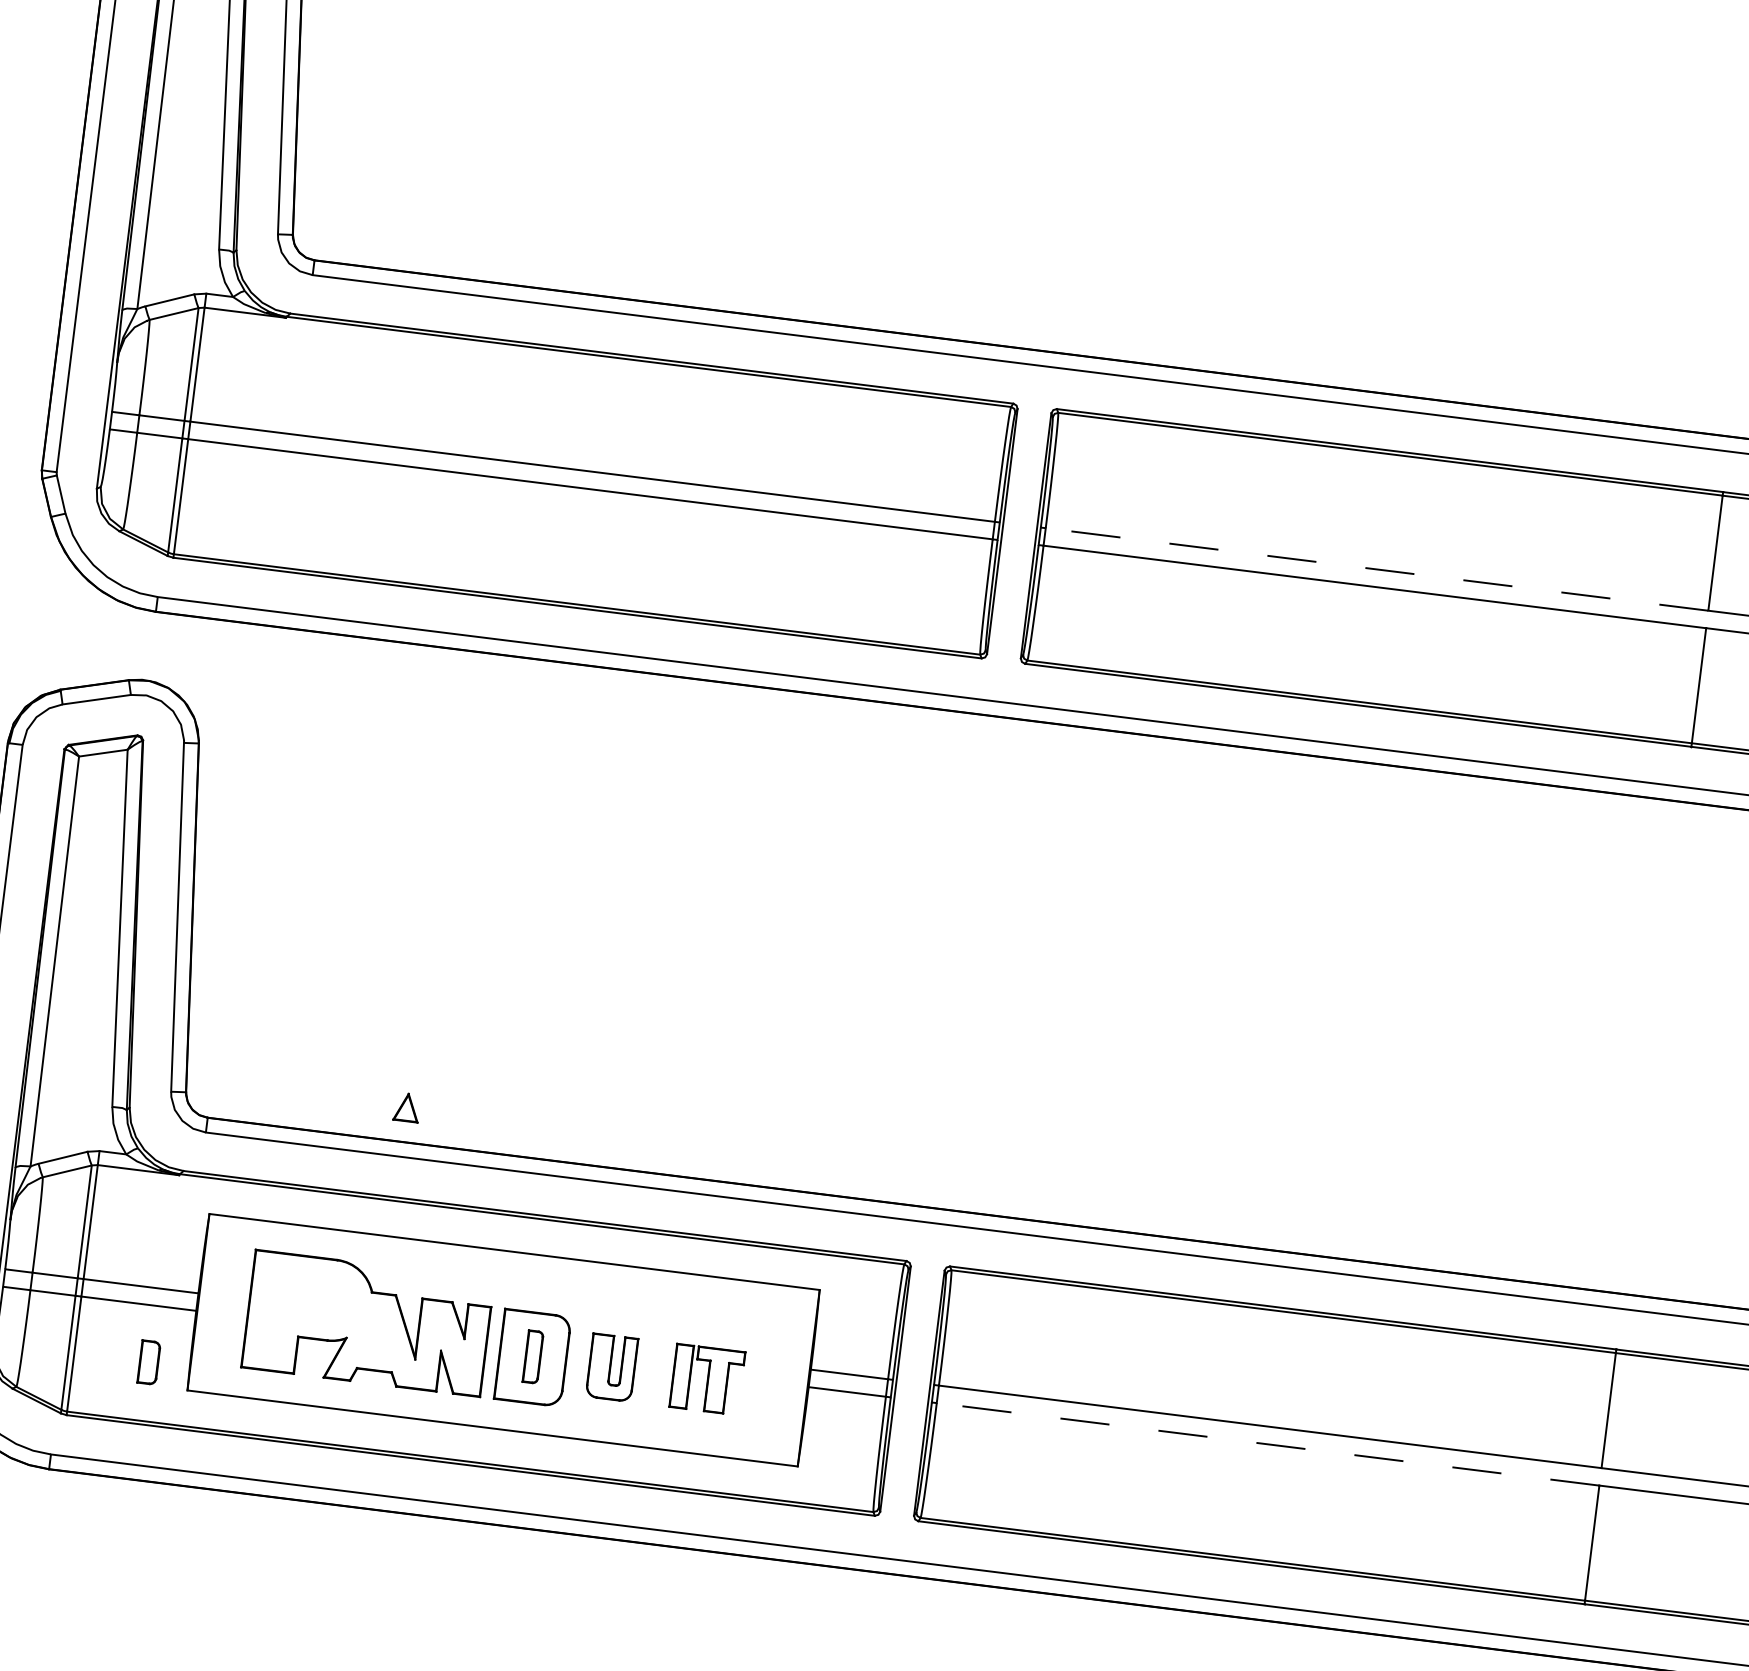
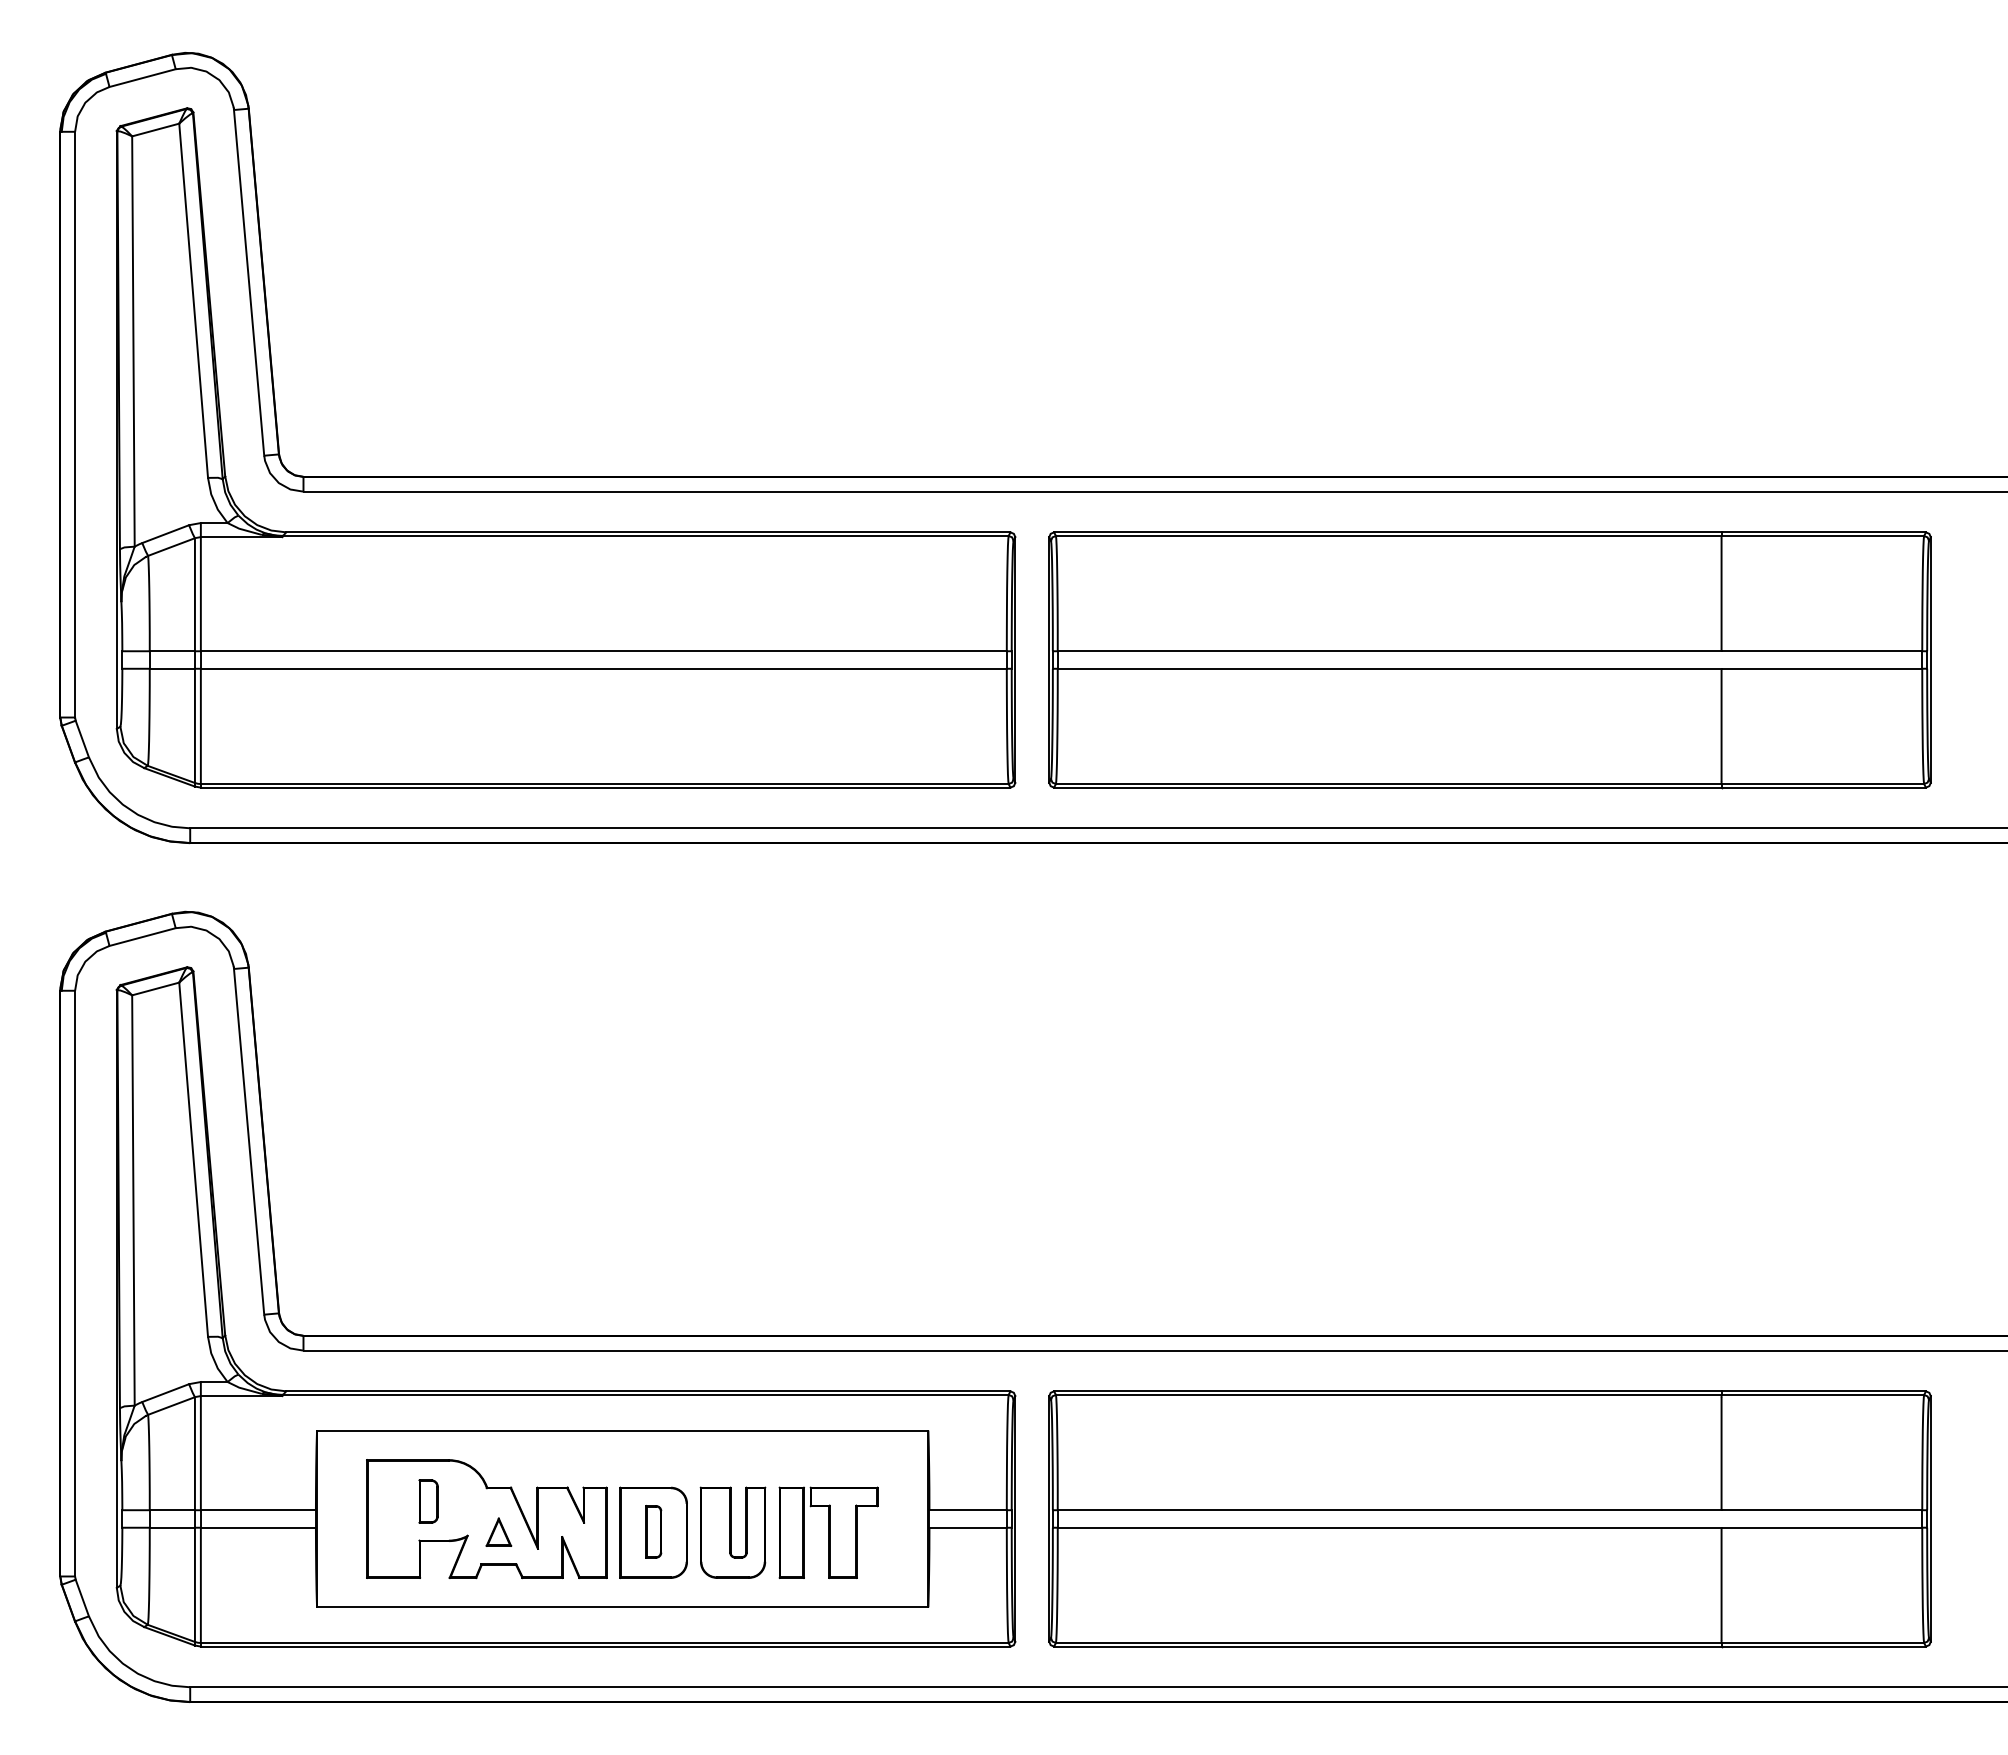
line: (1376, 569) -> (1389, 651), dashed -> solid
part: (406, 1106) -> (498, 1531), moved
part: (148, 1362) -> (428, 1501), moved
part: (611, 1367) -> (732, 1532), size x1.43
part: (707, 1379) -> (828, 1532), size x1.43
line: (1267, 1444) -> (1389, 1527), dashed -> solid

